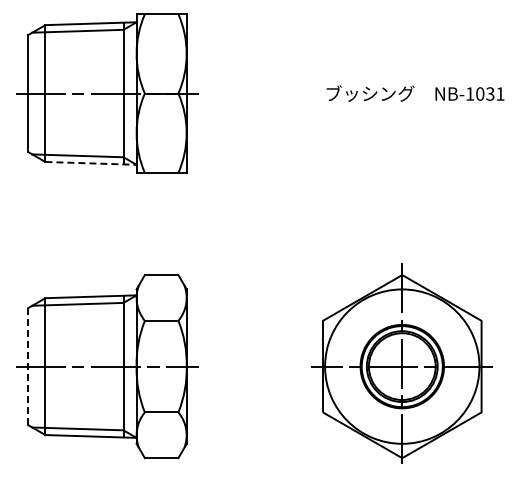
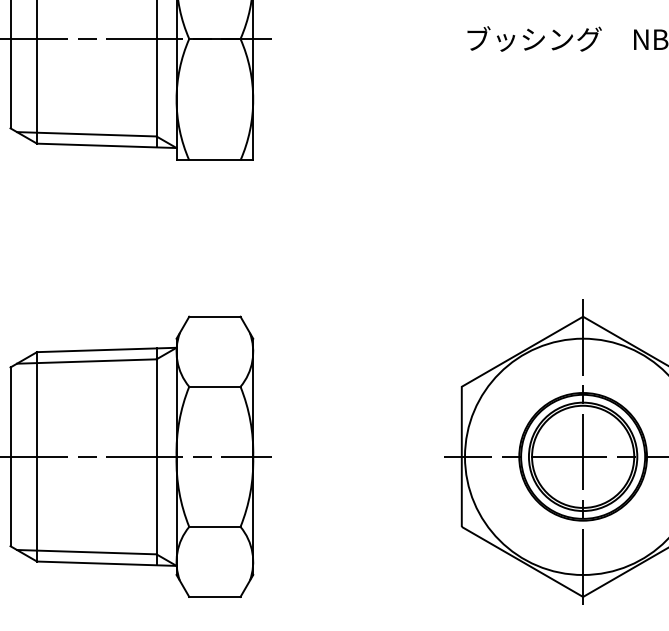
line: (91, 163) -> (107, 146), dashed -> solid
line: (28, 367) -> (11, 458), dashed -> solid

